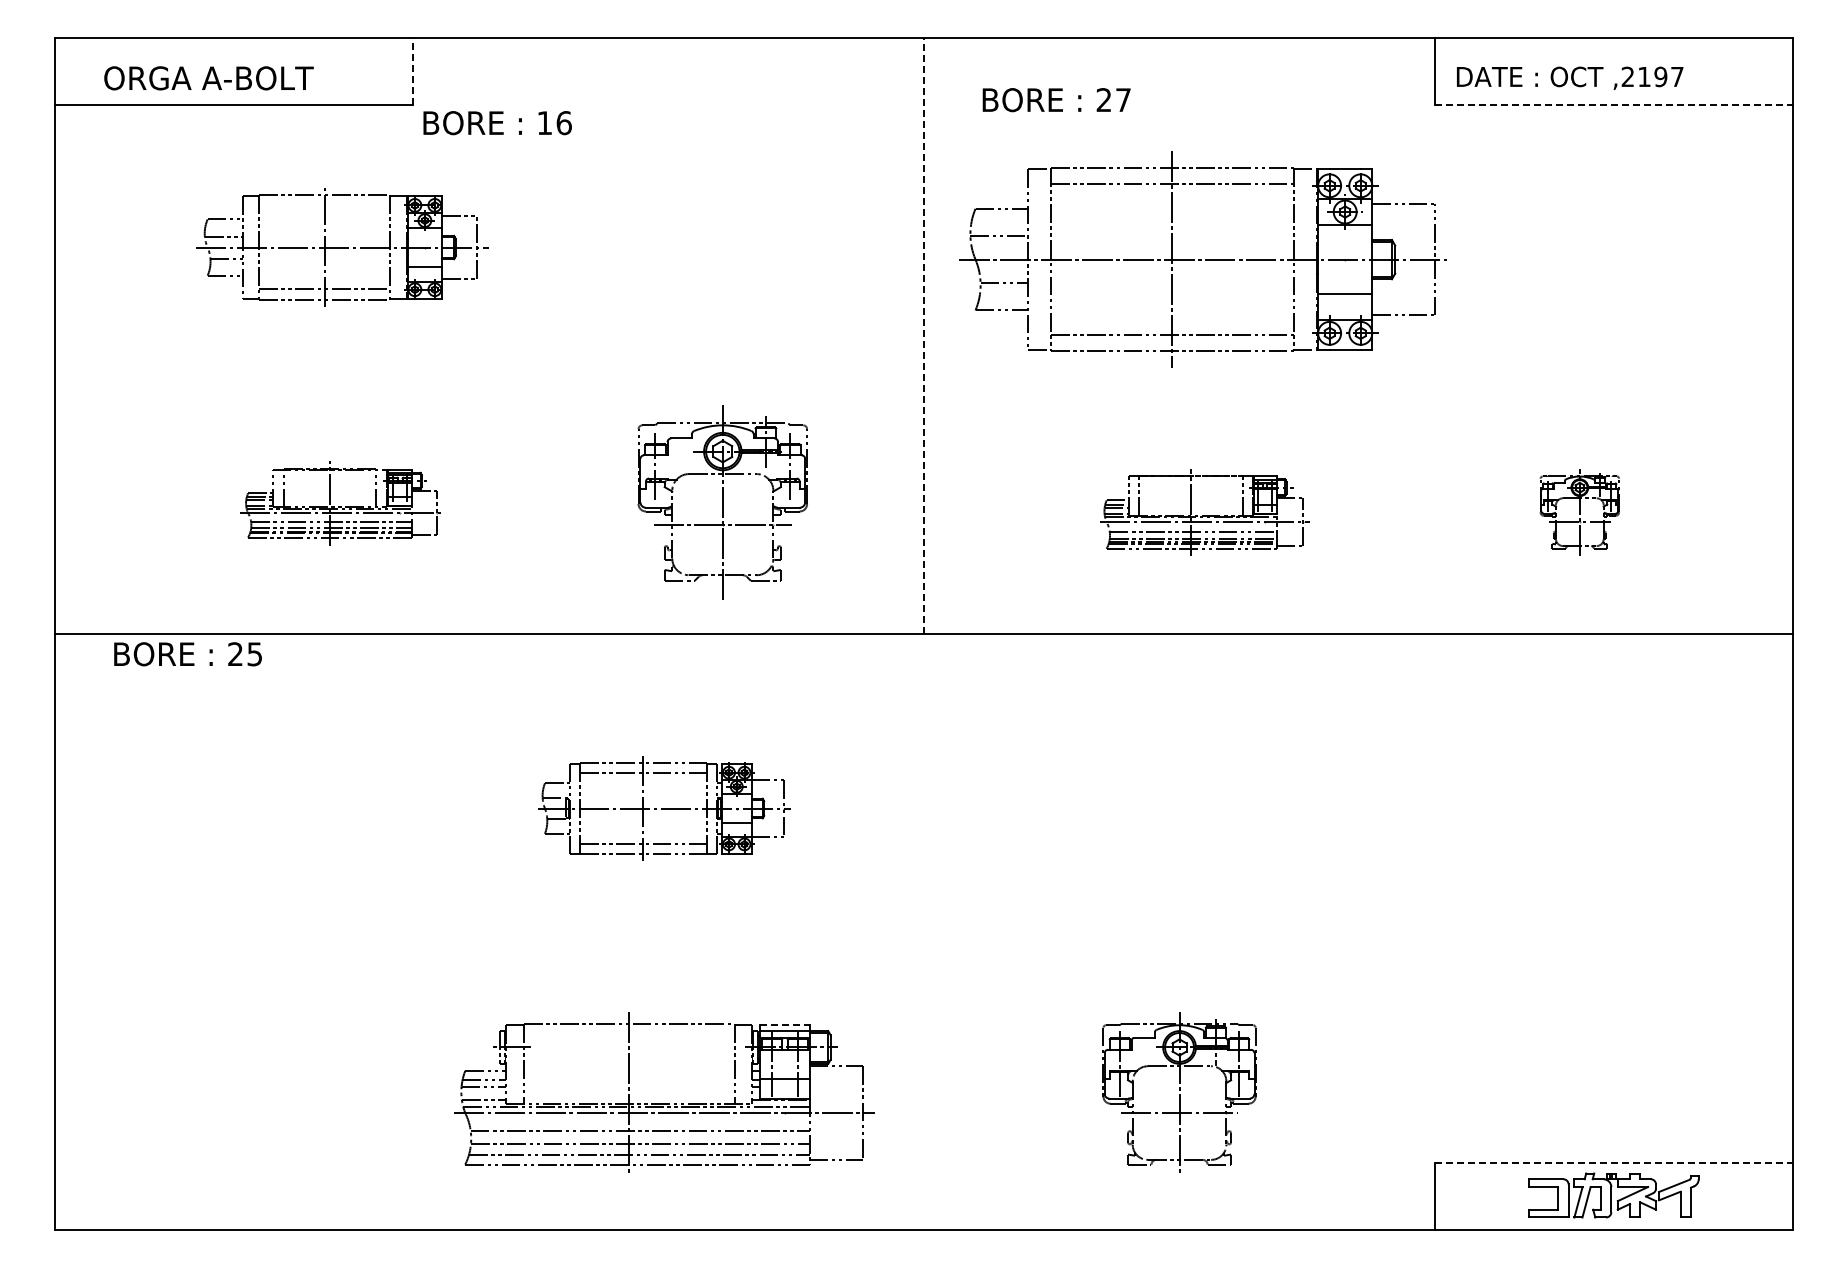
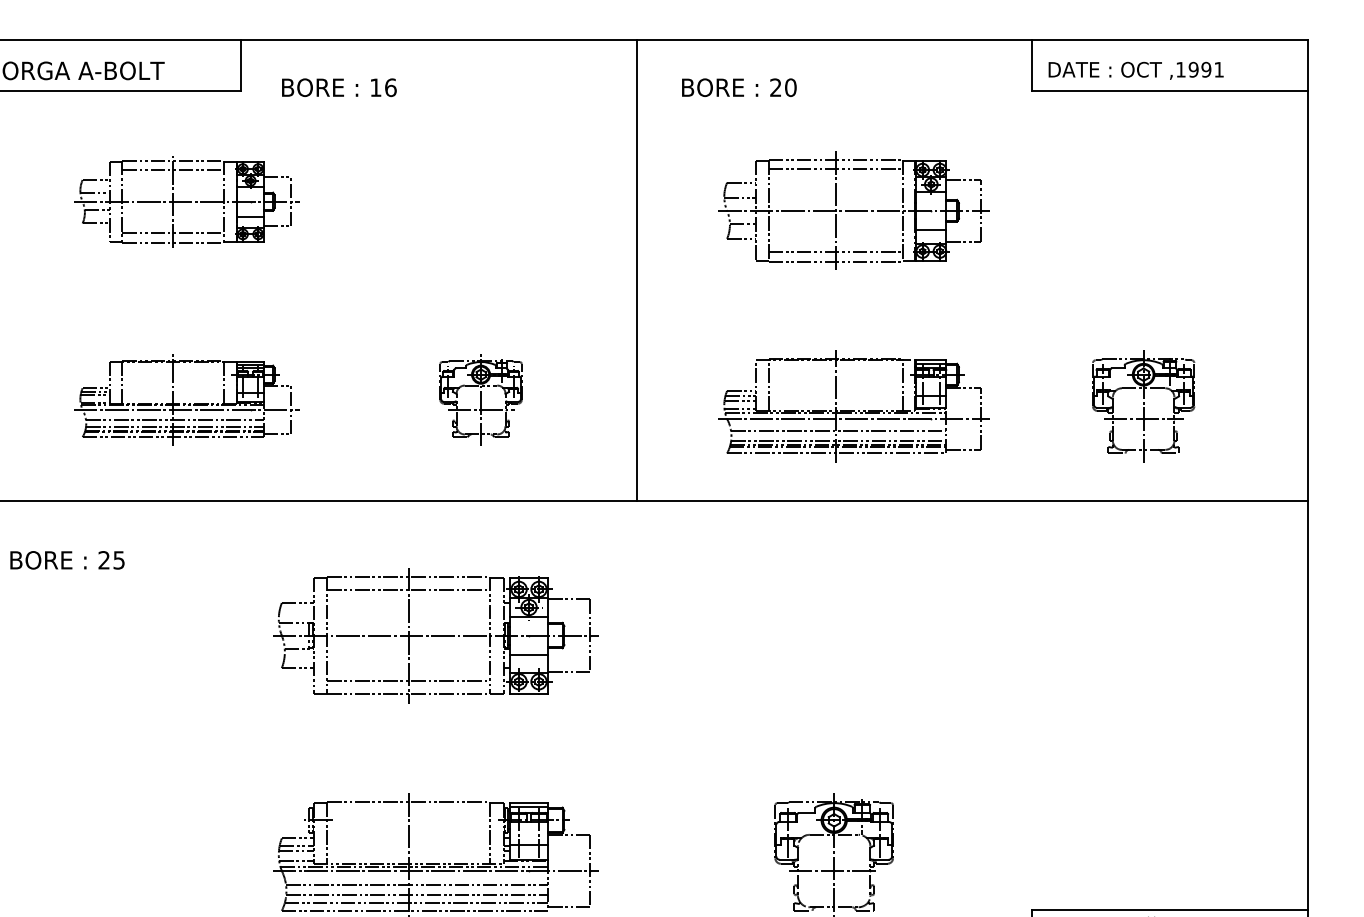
line: (412, 70) -> (241, 64), dashed -> solid
text: (1652, 76) -> (1199, 69), ,2197 -> ,1991
text: (1123, 100) -> (790, 88), 27 -> 20
line: (1613, 104) -> (1169, 91), dashed -> solid
text: (497, 123) -> (339, 88), moved
line: (324, 206) -> (172, 169), added
part: (1204, 258) -> (853, 210), size x0.71
line: (924, 335) -> (636, 269), dashed -> solid
part: (342, 503) -> (186, 399), size x1.43
part: (722, 503) -> (480, 399), size x0.62
part: (1204, 512) -> (853, 406), size x1.67
part: (1579, 512) -> (1143, 406), size x1.67
text: (187, 654) -> (67, 560), moved
part: (664, 808) -> (435, 635), size x1.67
line: (784, 1025) -> (528, 803), dashed -> solid
line: (1613, 1163) -> (1169, 910), dashed -> solid

